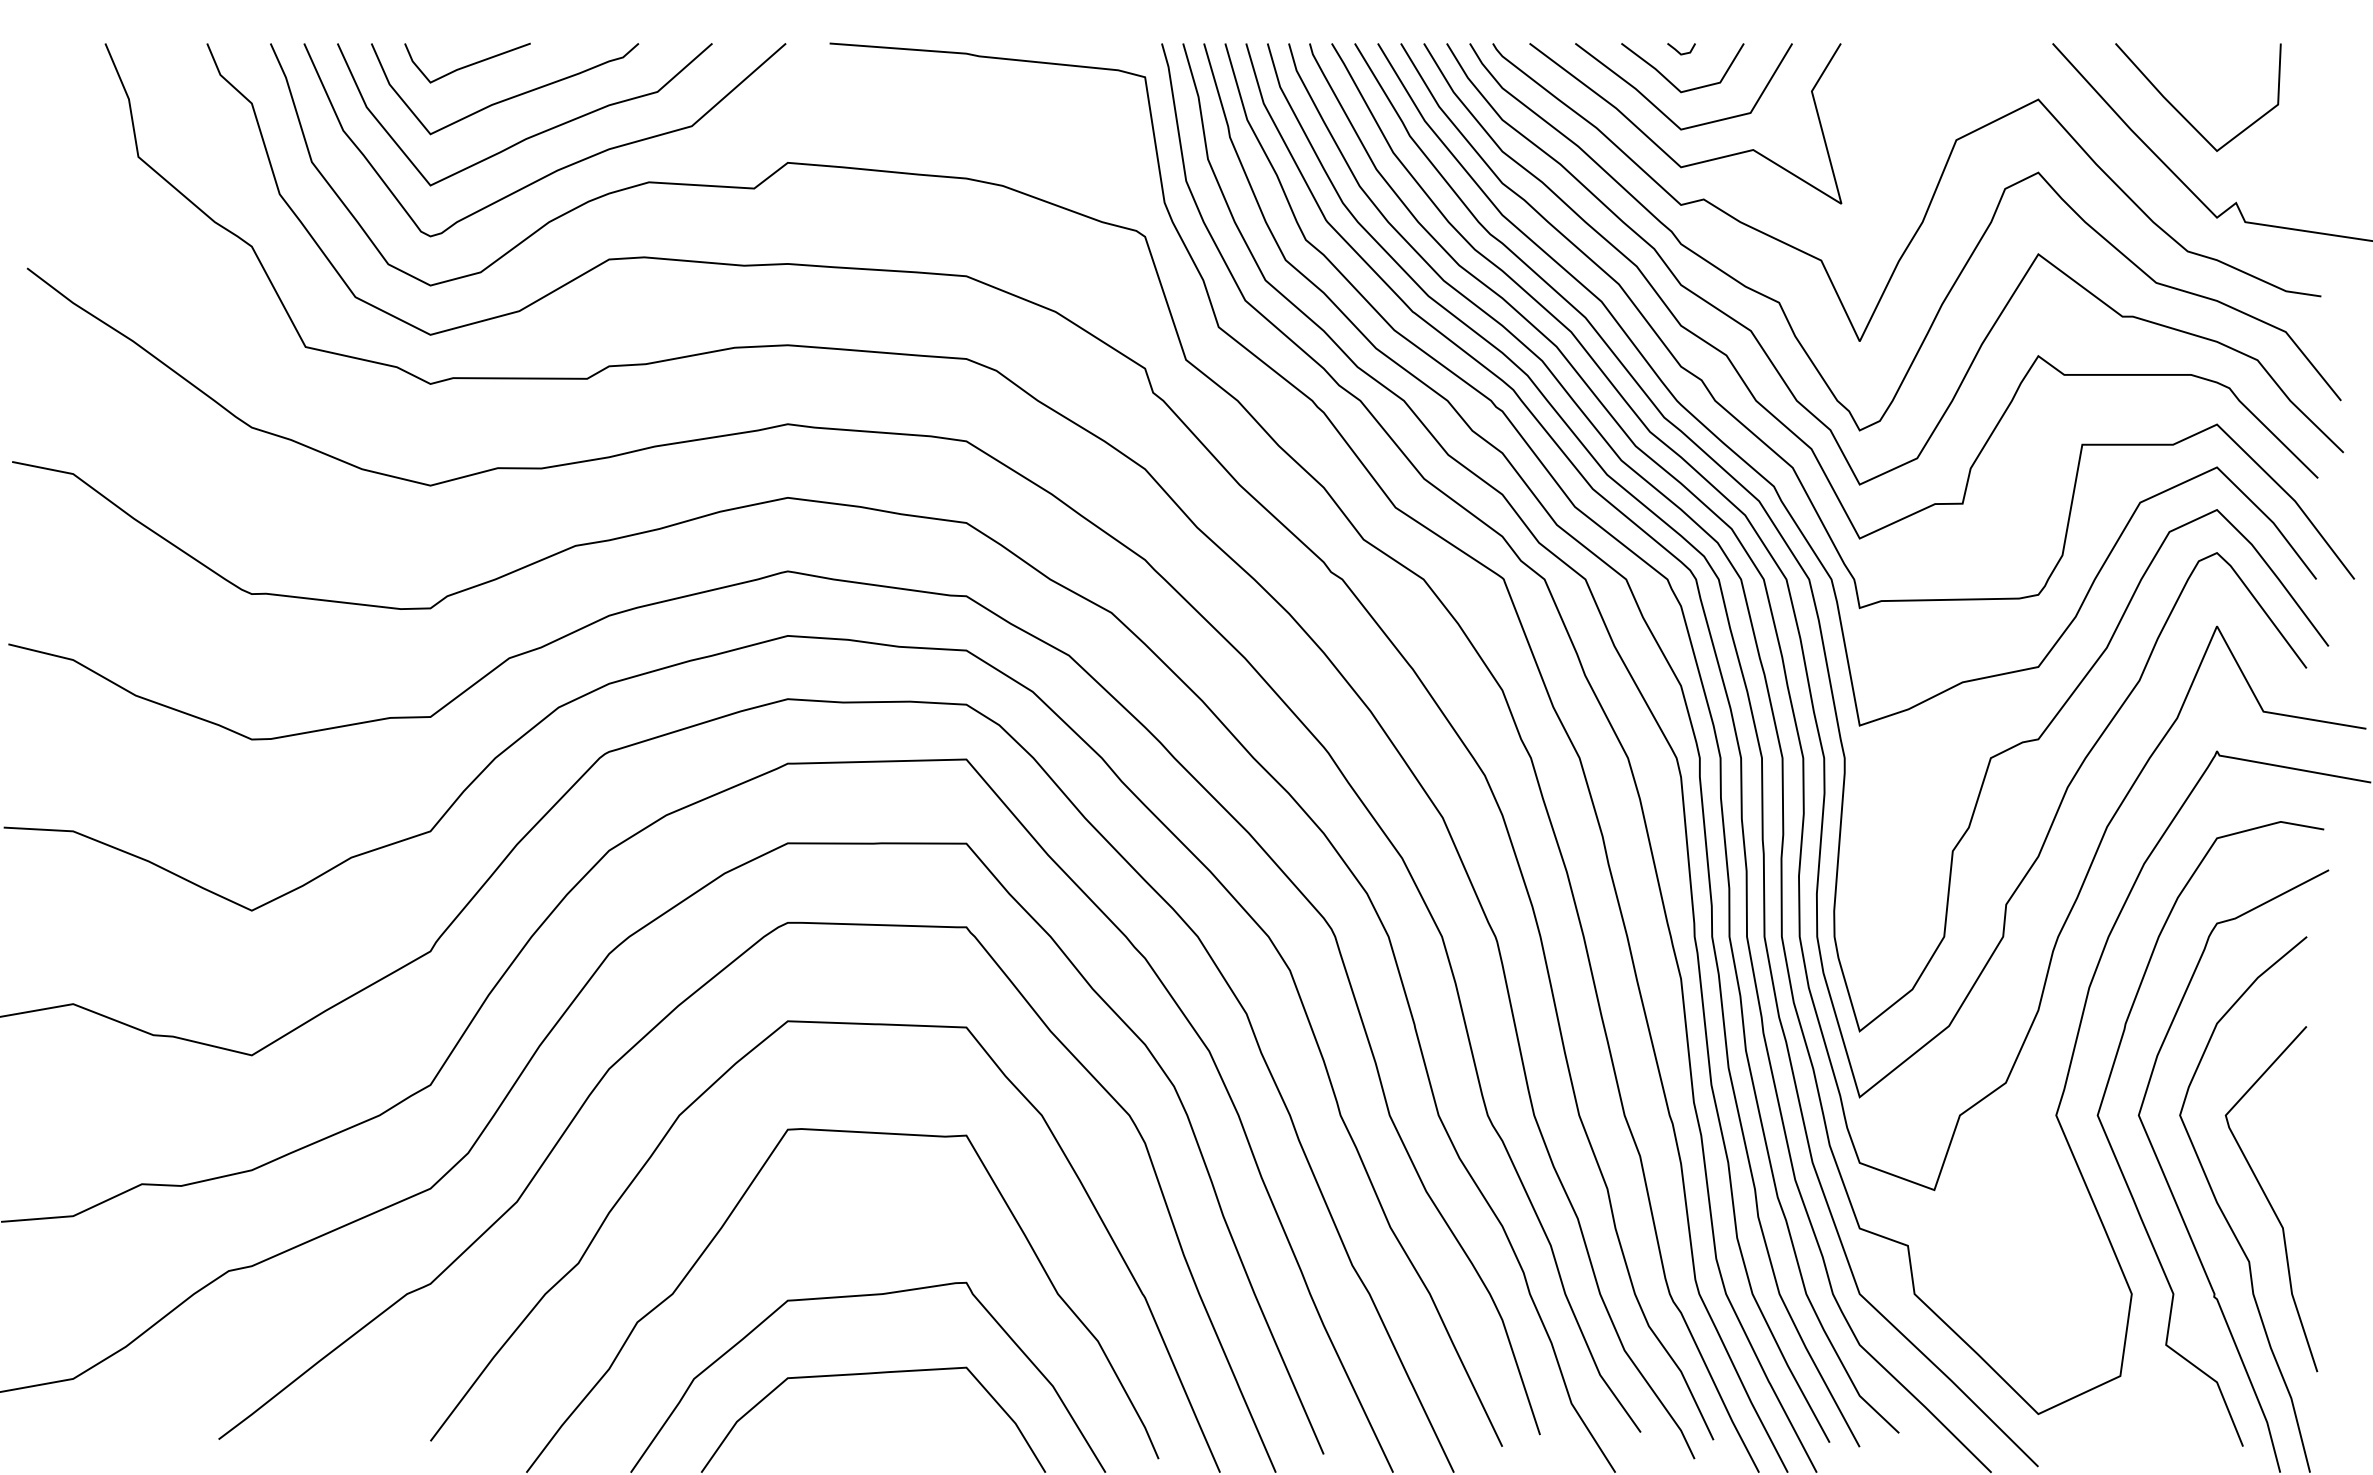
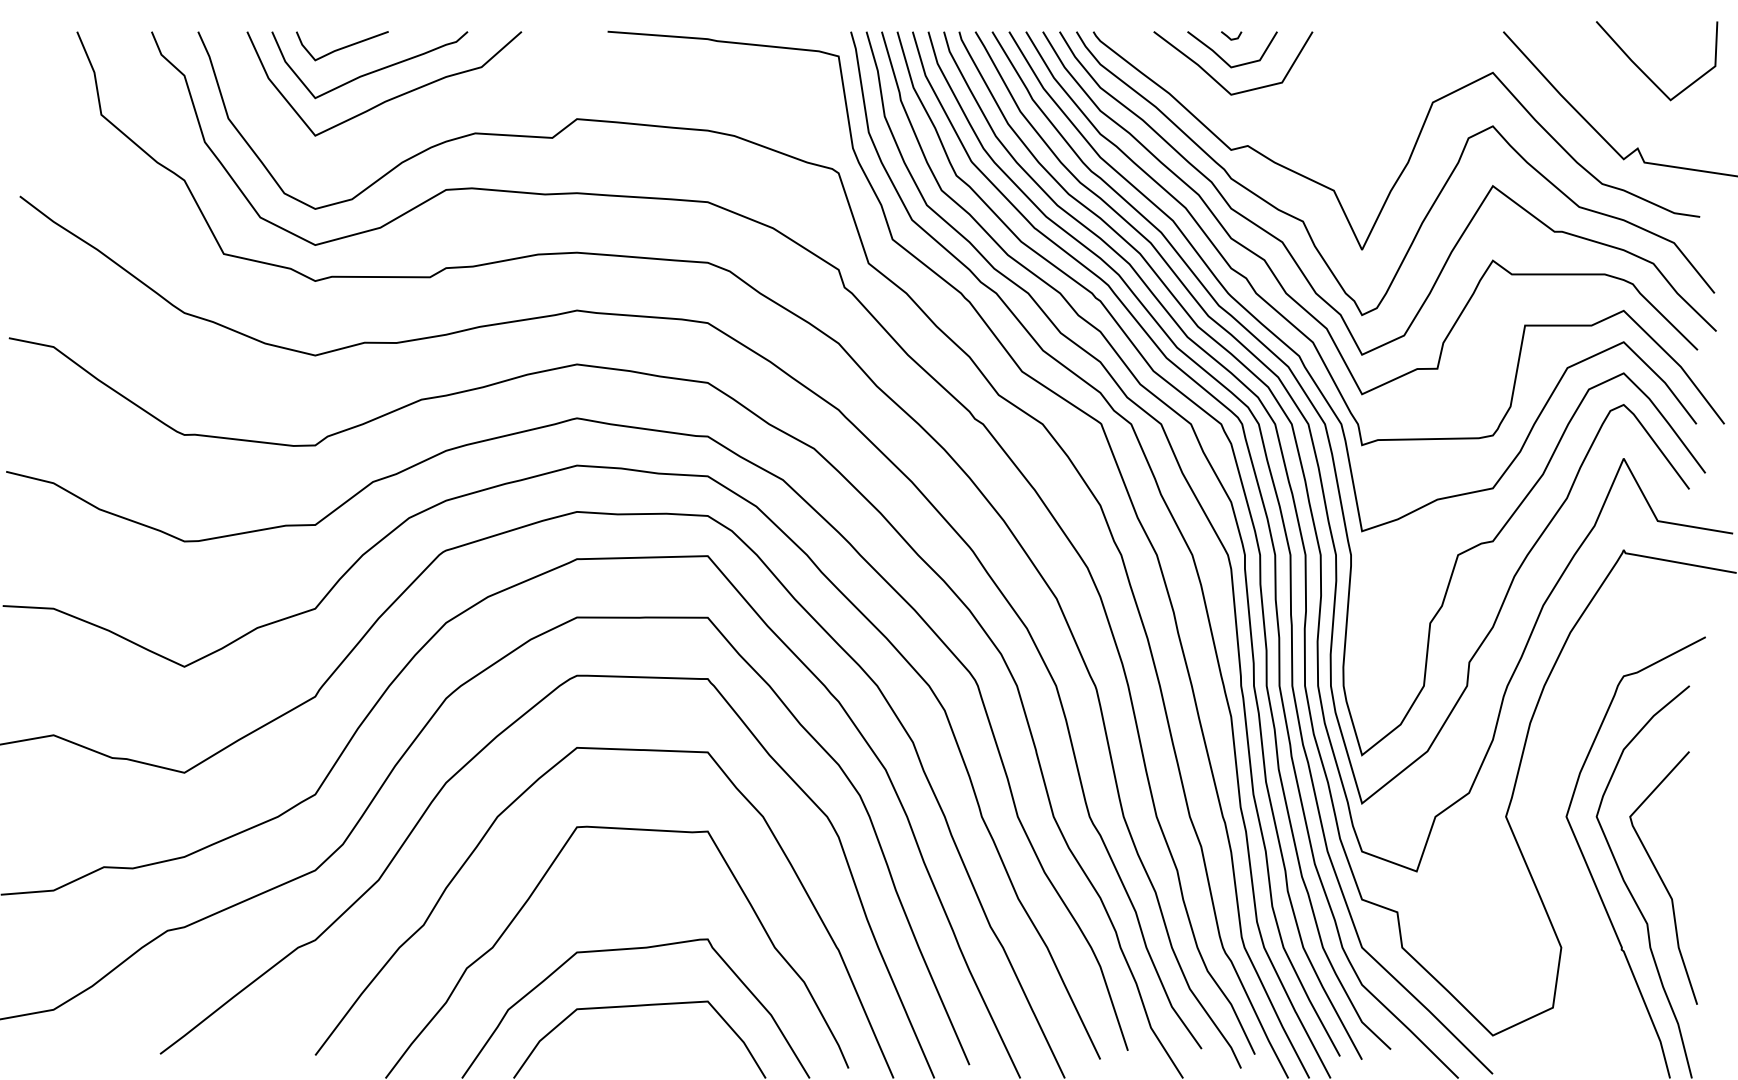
line: (2181, 113) -> (1644, 72), moved
curve: (1664, 150) -> (1219, 110), removed
curve: (559, 168) -> (409, 123), removed
curve: (2122, 1170) -> (1554, 857), removed

